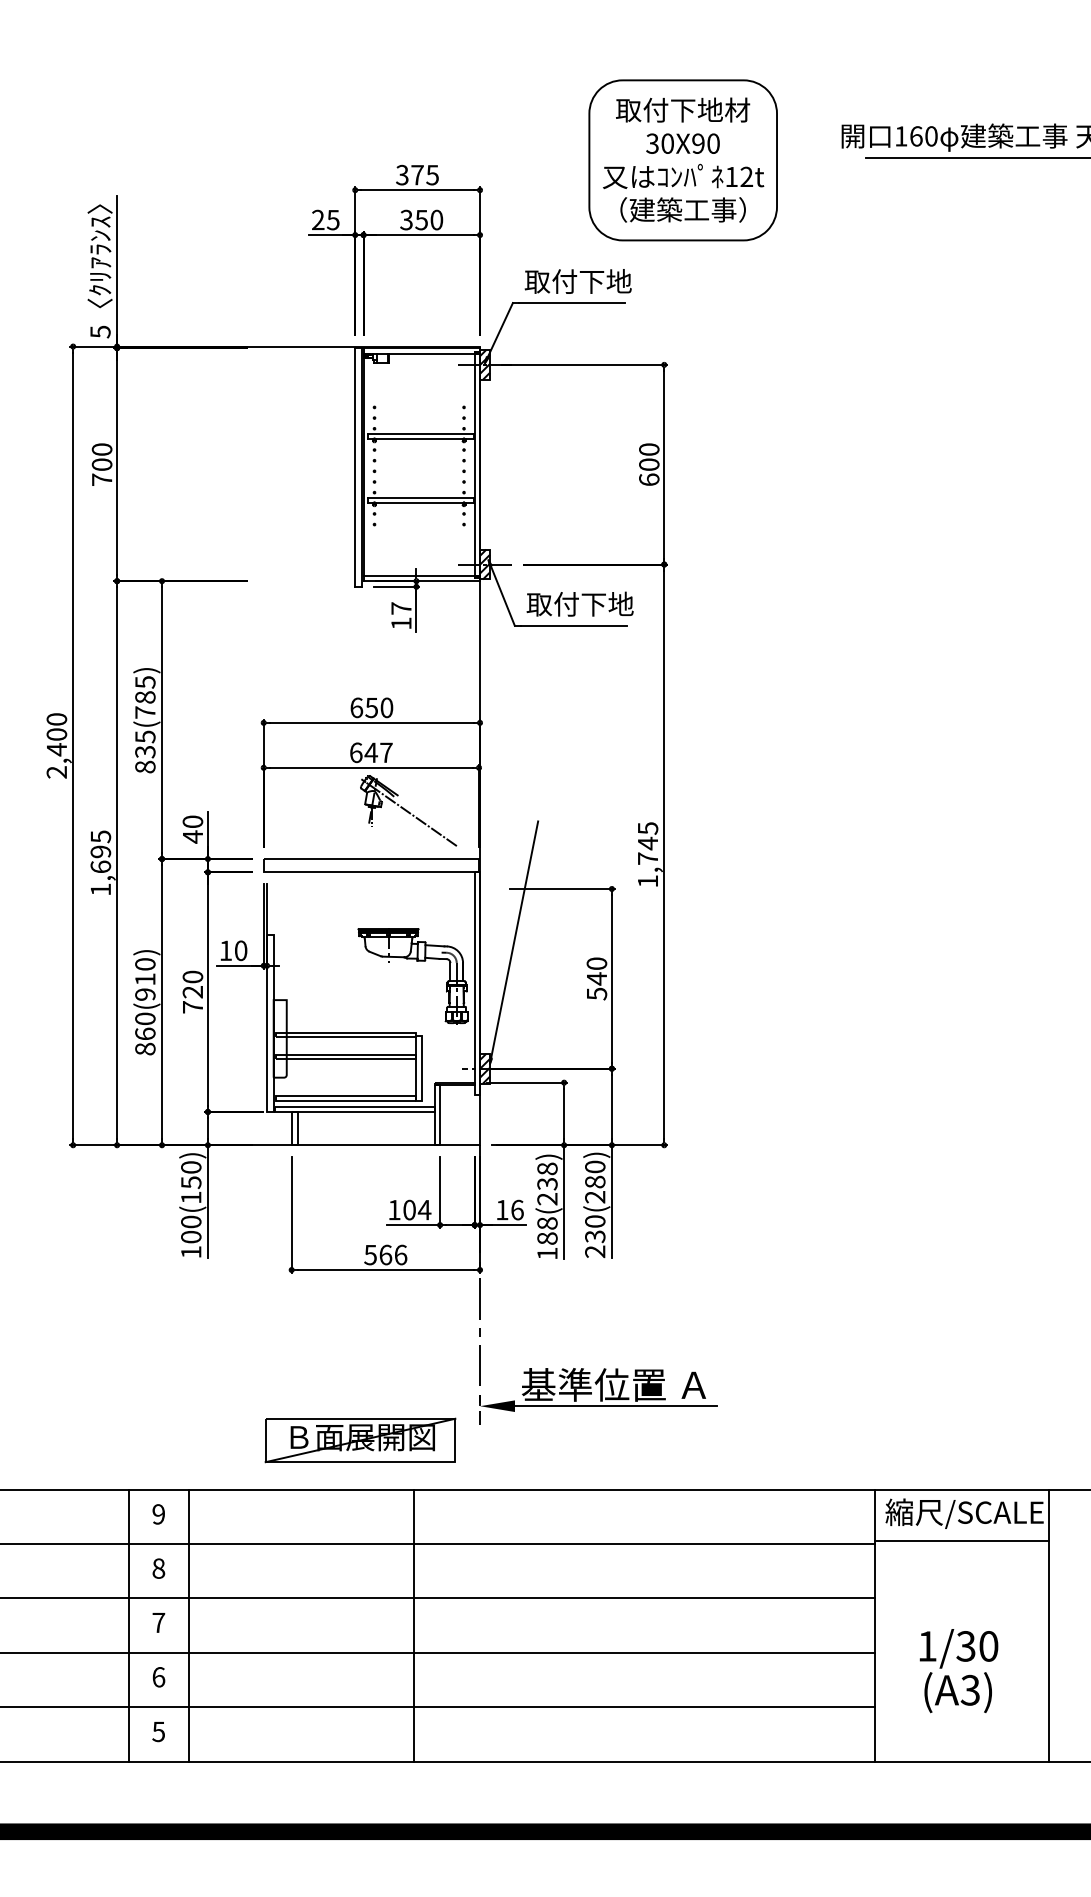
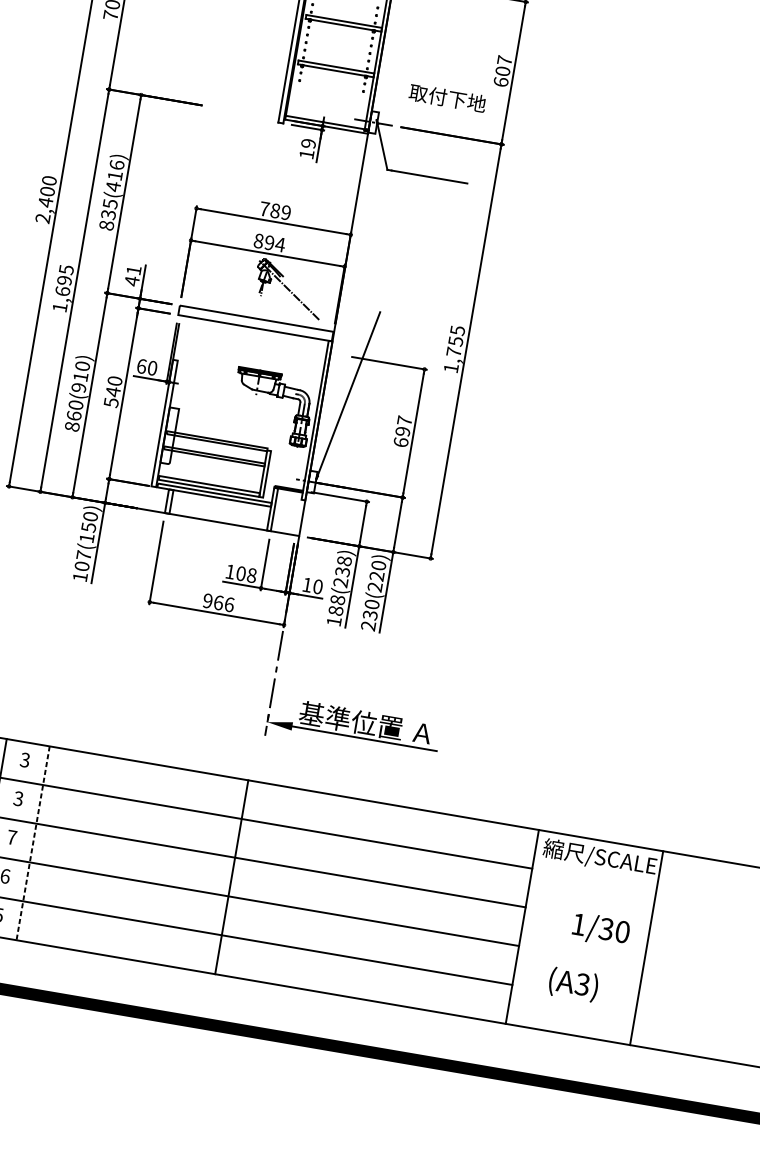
text: (649, 449) -> (504, 60), 600 -> 607
hatch: (485, 564) -> (373, 122), removed
text: (579, 603) -> (447, 97), moved
text: (401, 608) -> (308, 143), 17 -> 19
text: (145, 697) -> (115, 175), 835(785) -> 835(416)
text: (371, 707) -> (275, 210), 650 -> 789
text: (371, 752) -> (269, 242), 647 -> 894
text: (192, 821) -> (133, 270), 40 -> 41
text: (648, 843) -> (456, 341), 1,745 -> 1,755
text: (226, 950) -> (142, 366), 10 -> 60
text: (596, 978) -> (402, 431), 540 -> 697
text: (192, 999) -> (111, 397), 720 -> 540
hatch: (485, 1068) -> (312, 482), removed
text: (595, 1181) -> (377, 575), 230(280) -> 230(220)
text: (424, 1209) -> (251, 575), 104 -> 108
text: (517, 1209) -> (318, 586), 16 -> 10
text: (191, 1221) -> (84, 555), 100(150) -> 107(150)
text: (370, 1254) -> (207, 600), 566 -> 966
part: (360, 1440) -> (178, 732), removed
text: (158, 1514) -> (24, 760), 9 -> 3
line: (961, 1541) -> (594, 877), removed
text: (158, 1568) -> (18, 798), 8 -> 3
line: (189, 1625) -> (33, 843), solid -> dashed
line: (413, 1625) -> (231, 877), moved
text: (958, 1648) -> (600, 929), moved

